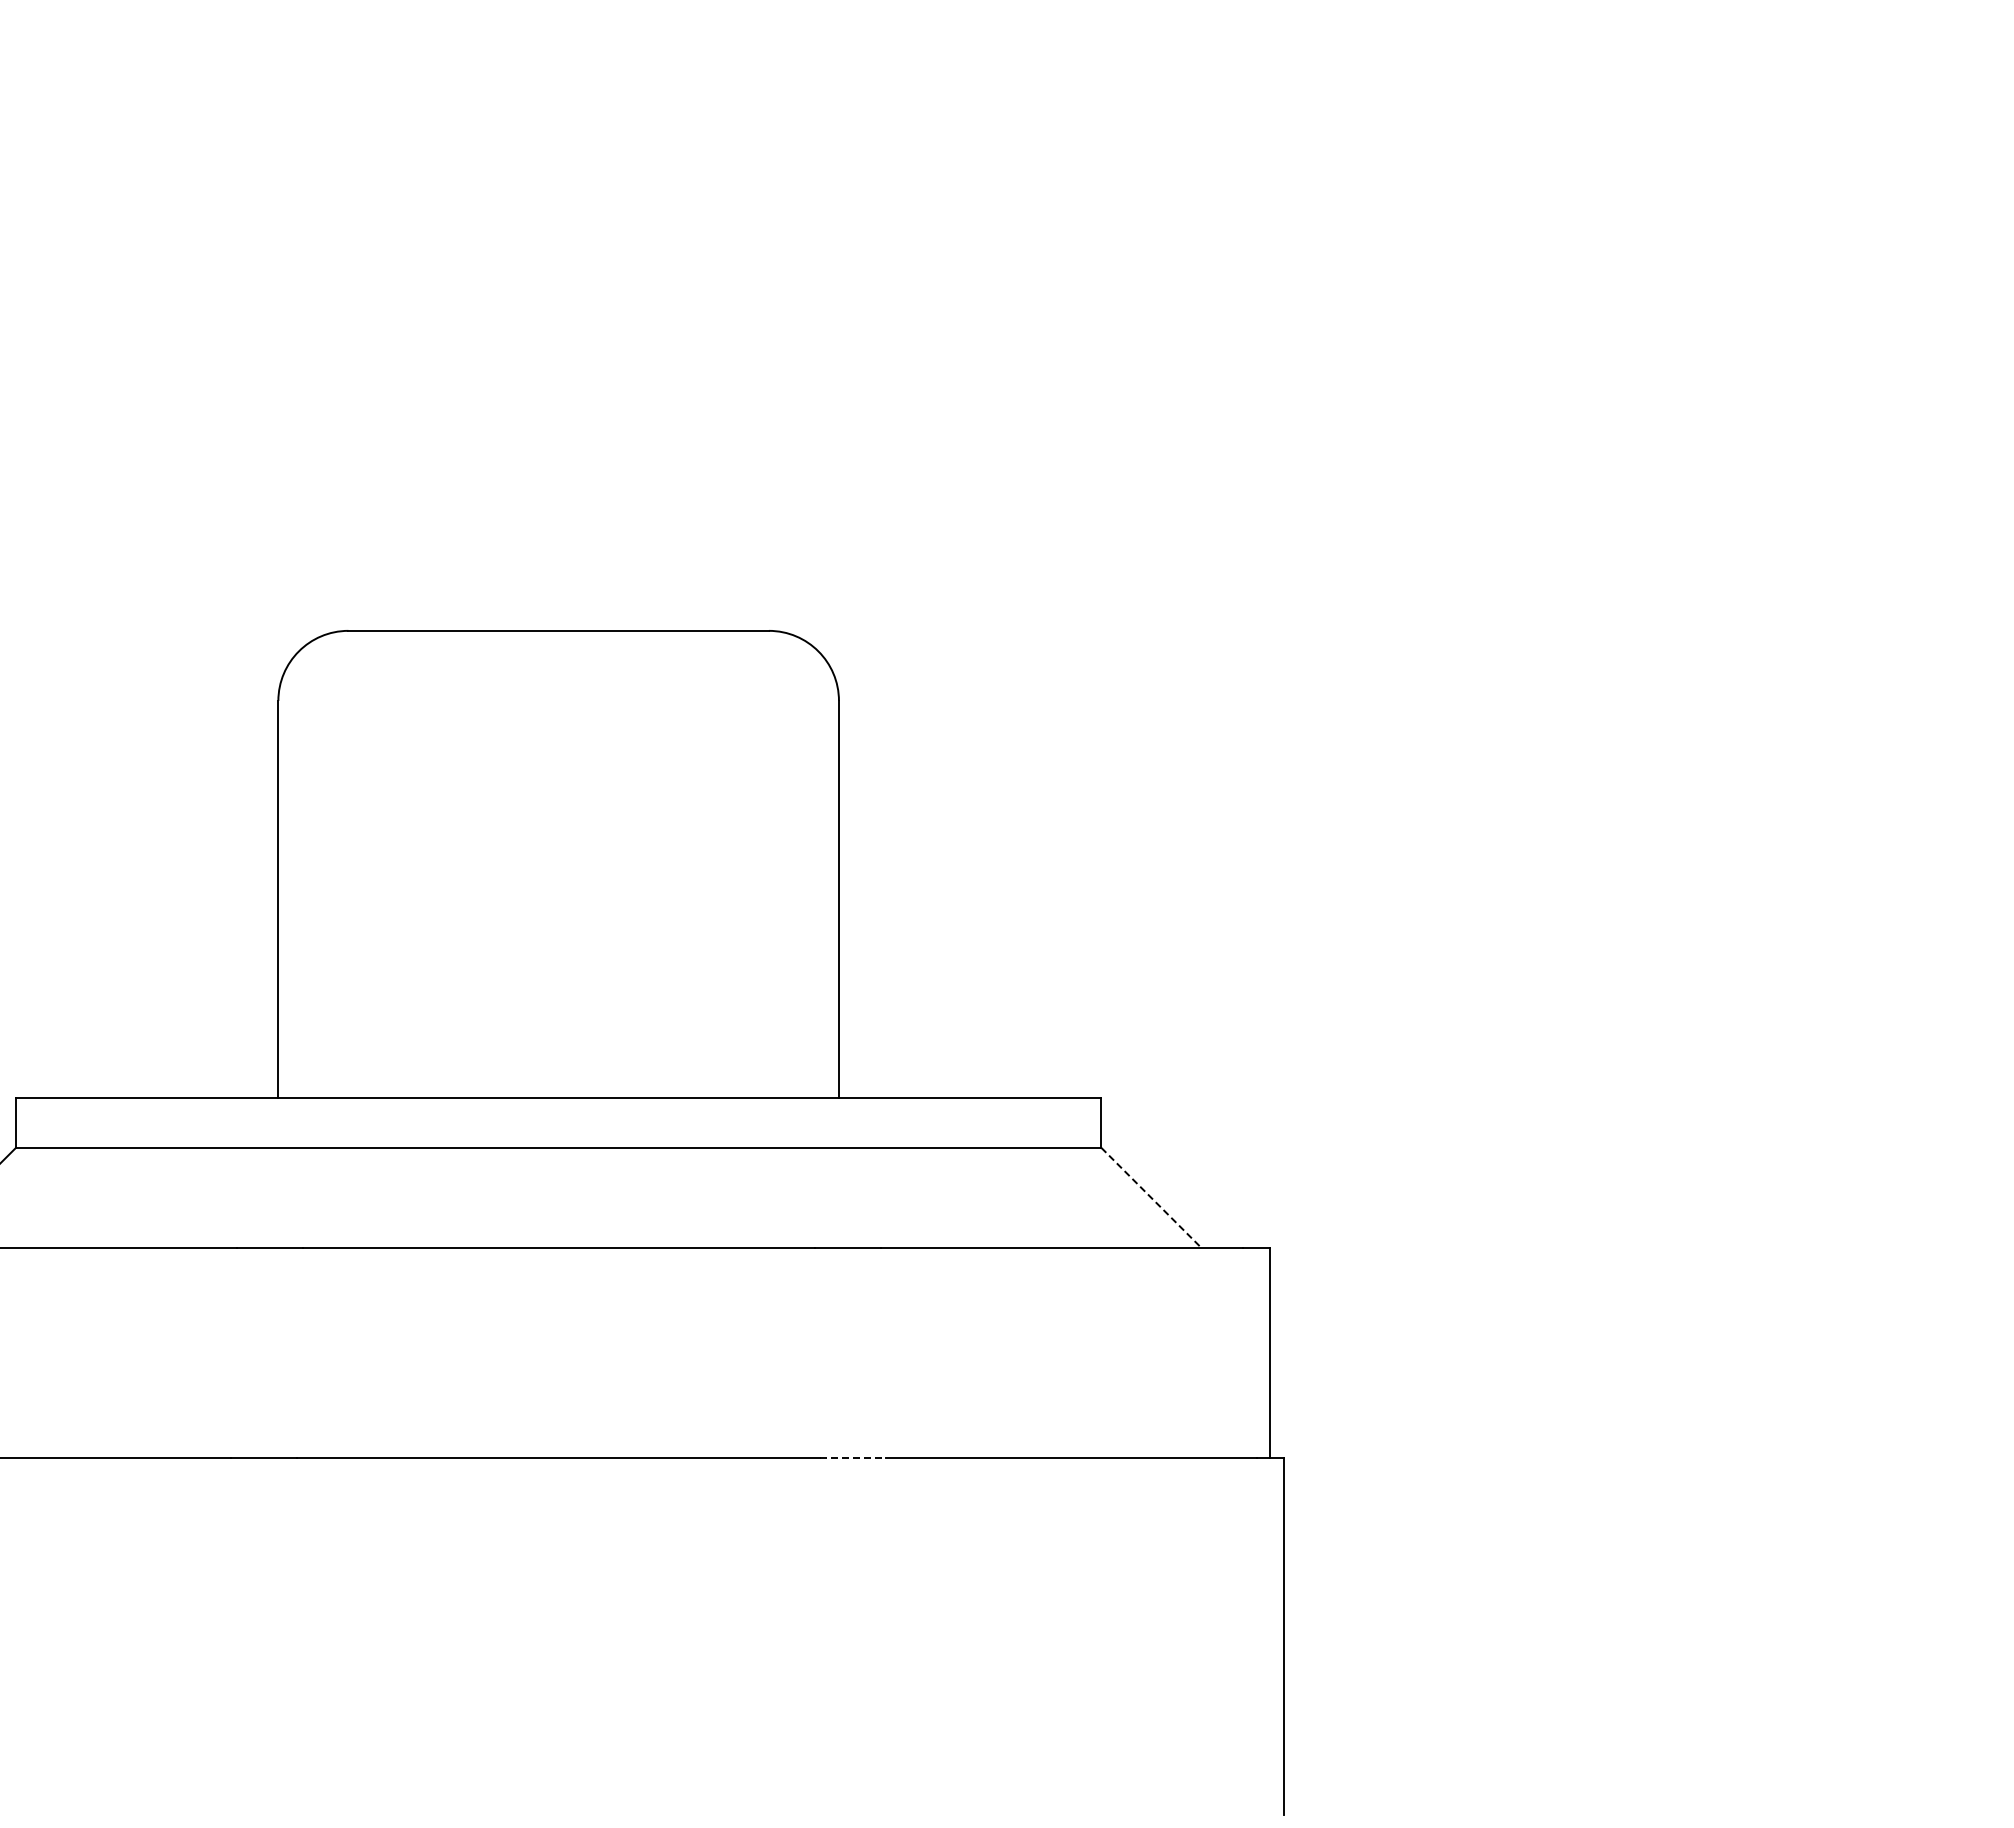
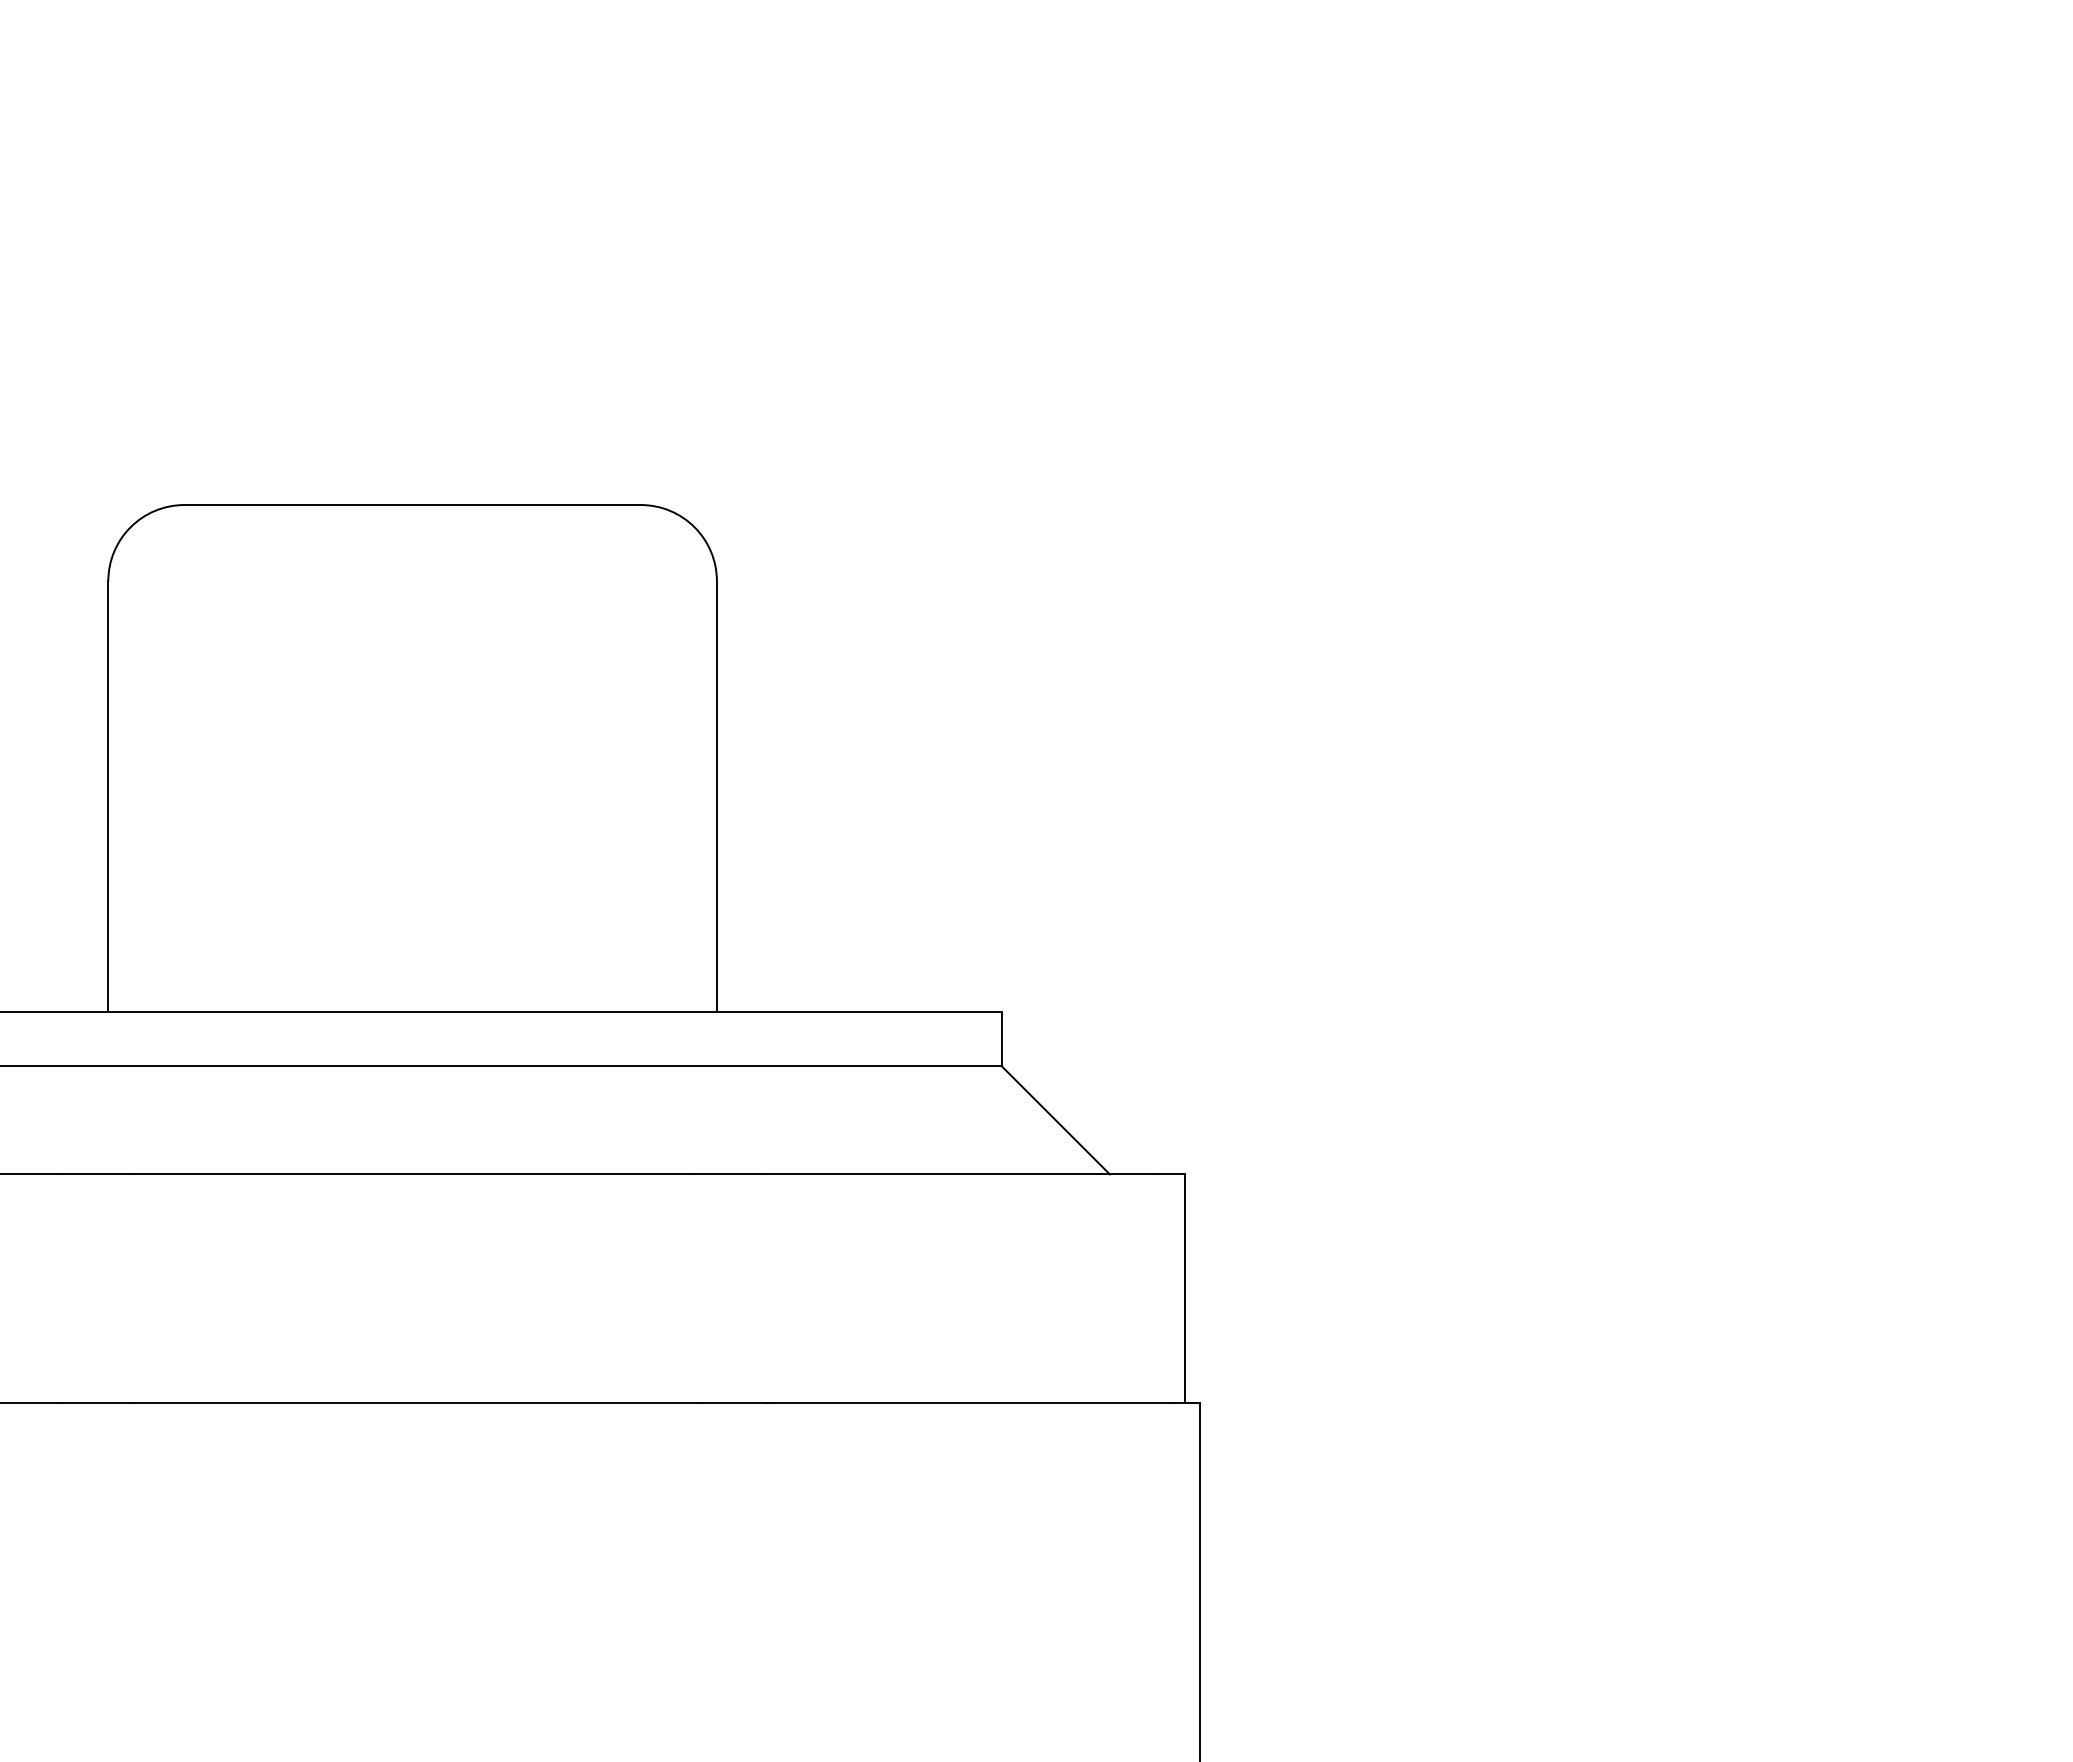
line: (1151, 1197) -> (1056, 1120), dashed -> solid
line: (853, 1457) -> (732, 1402), dashed -> solid

